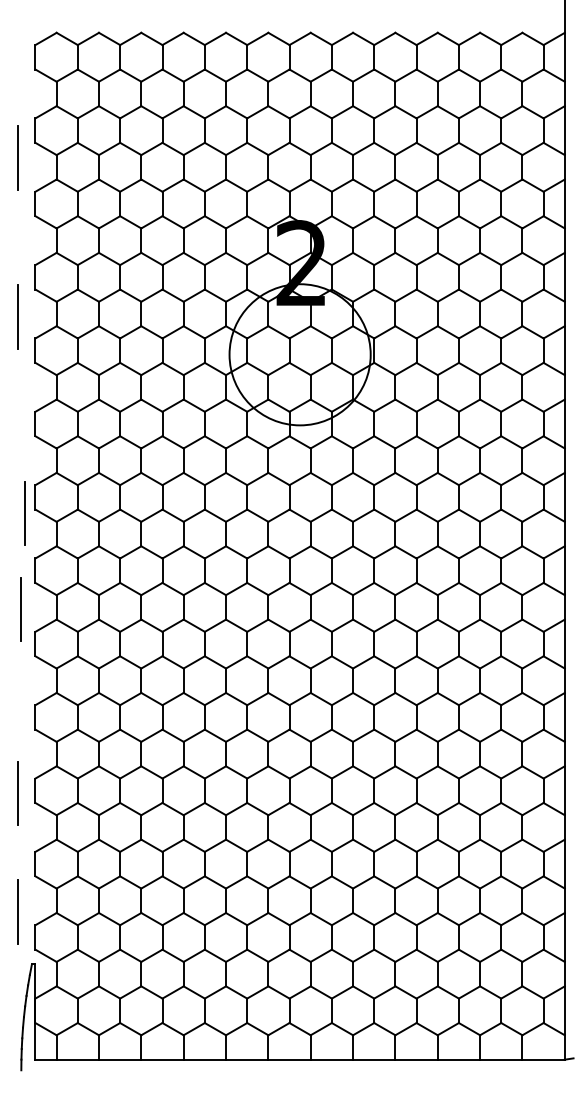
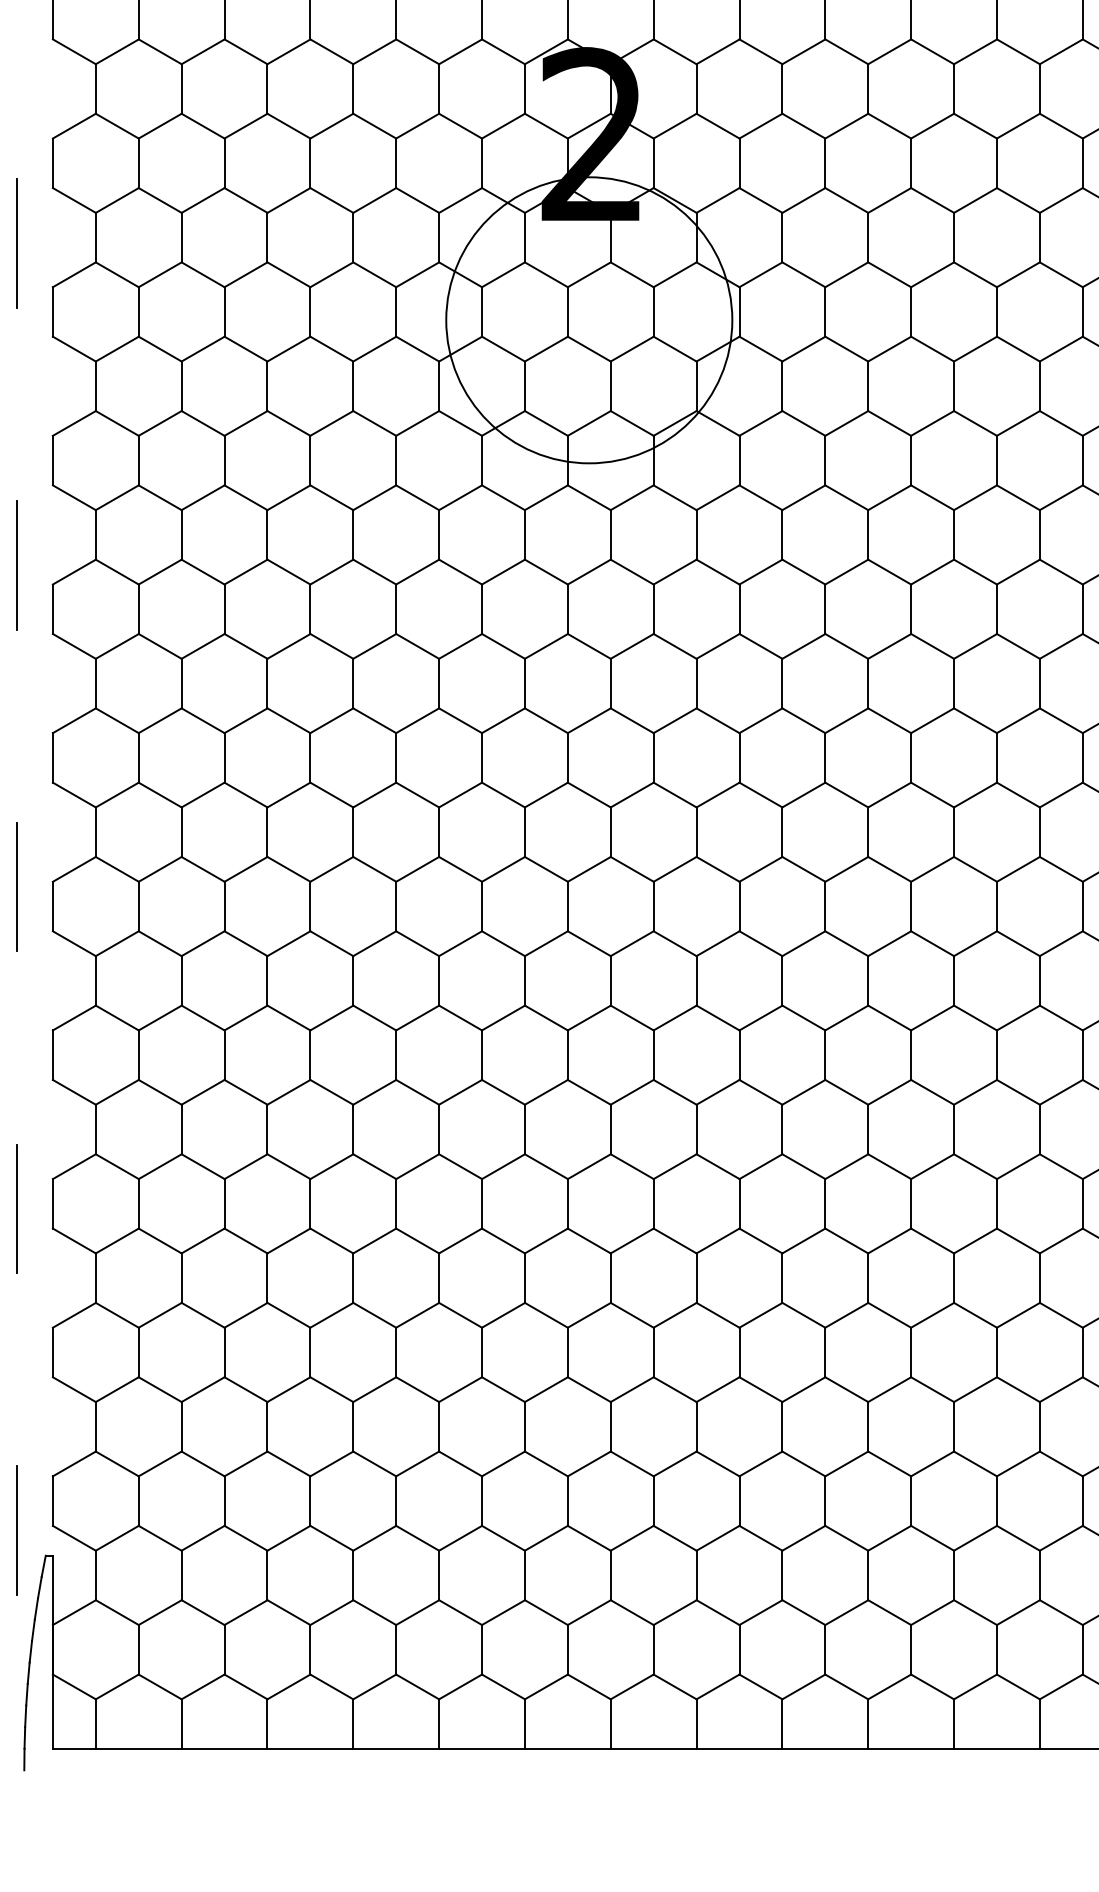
line: (24, 513) -> (16, 564), moved
line: (20, 609) -> (16, 887), moved
line: (17, 911) -> (16, 1529), moved

